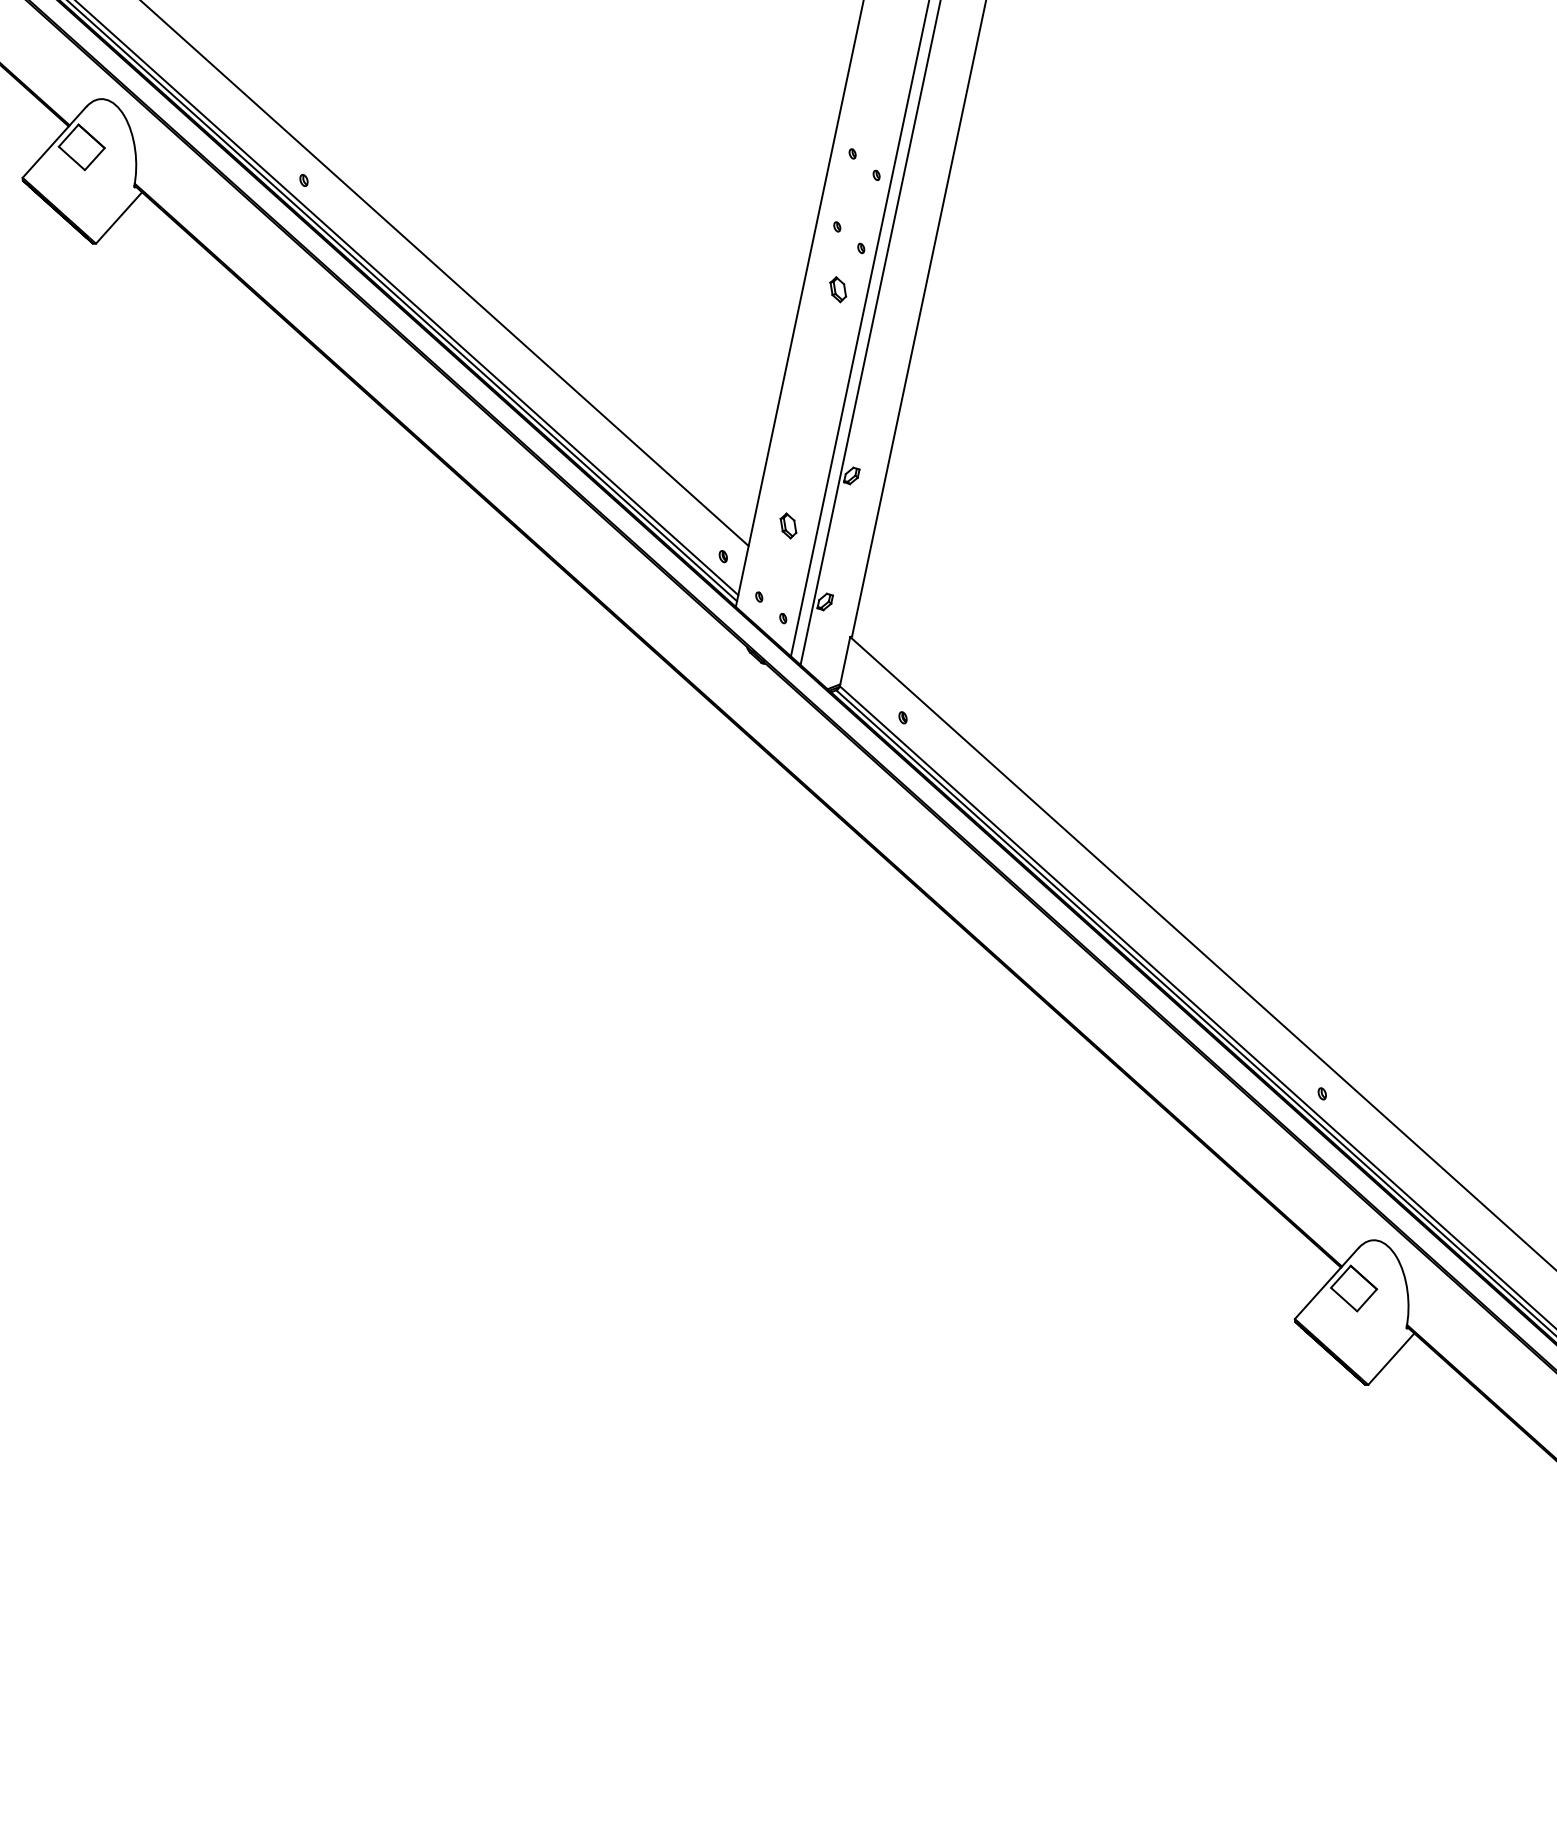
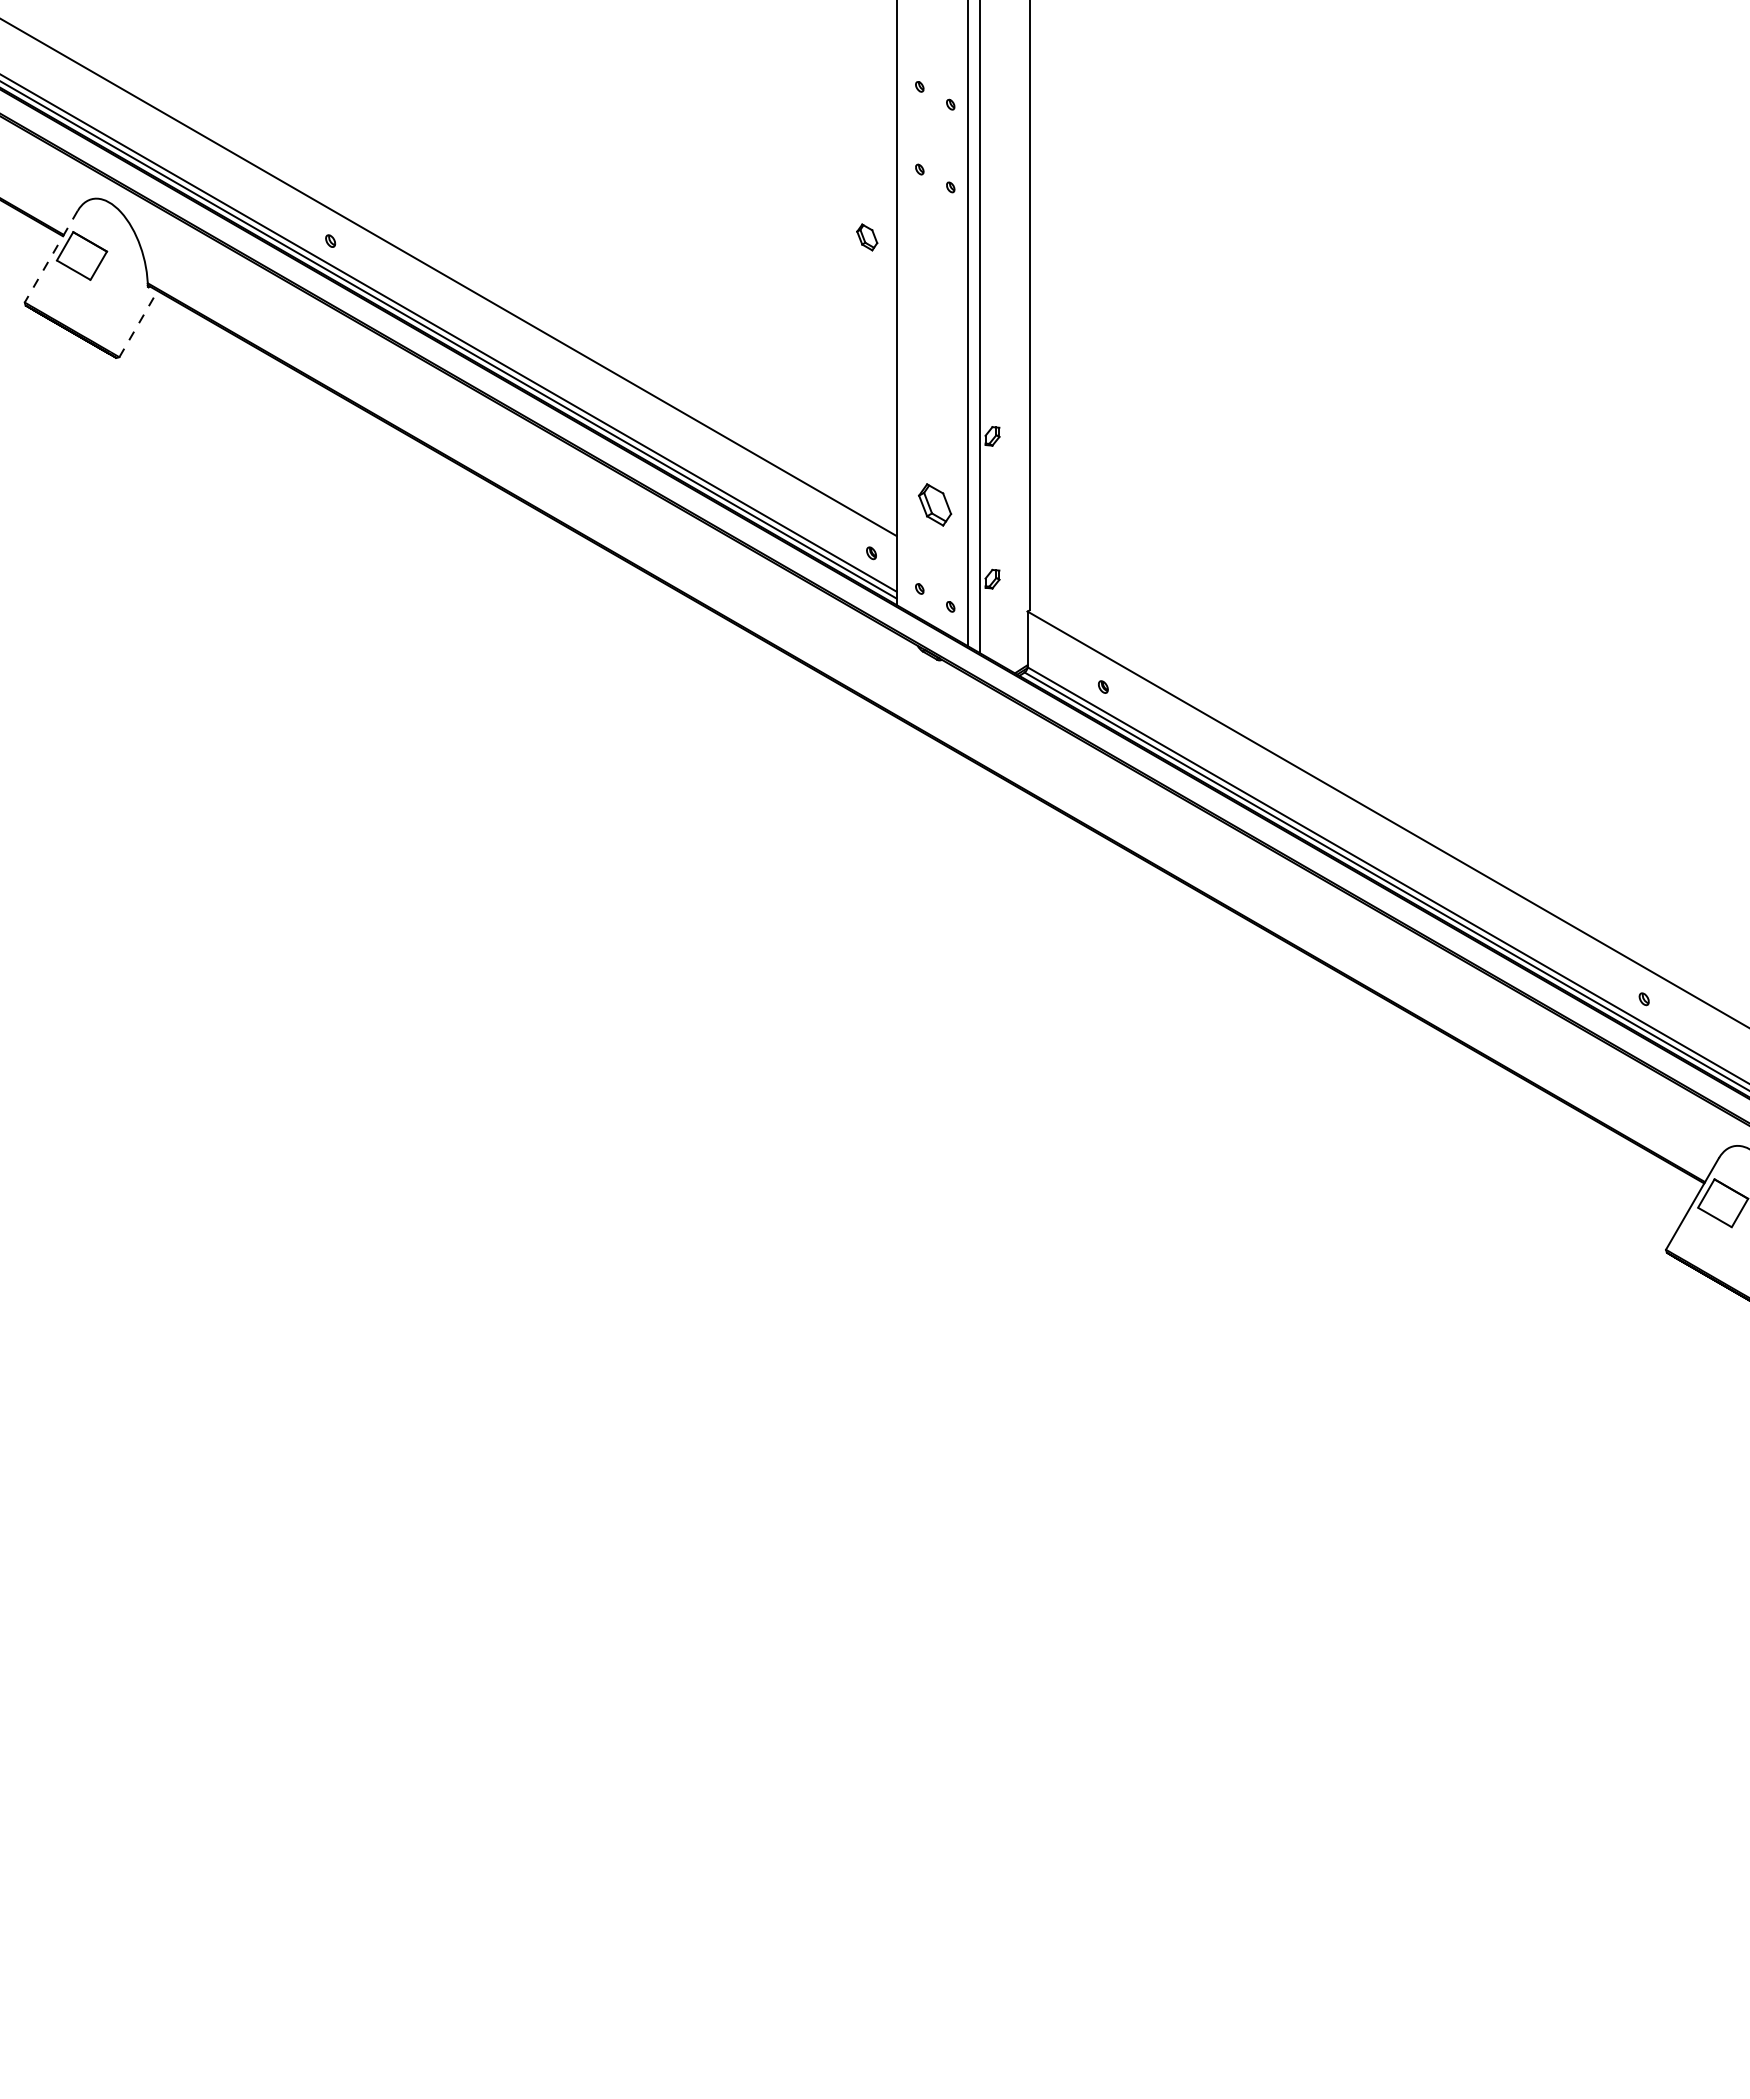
line: (54, 142) -> (51, 256), solid -> dashed
line: (119, 217) -> (138, 323), solid -> dashed
part: (838, 289) -> (867, 237), moved
part: (788, 526) -> (935, 505), size x1.6

